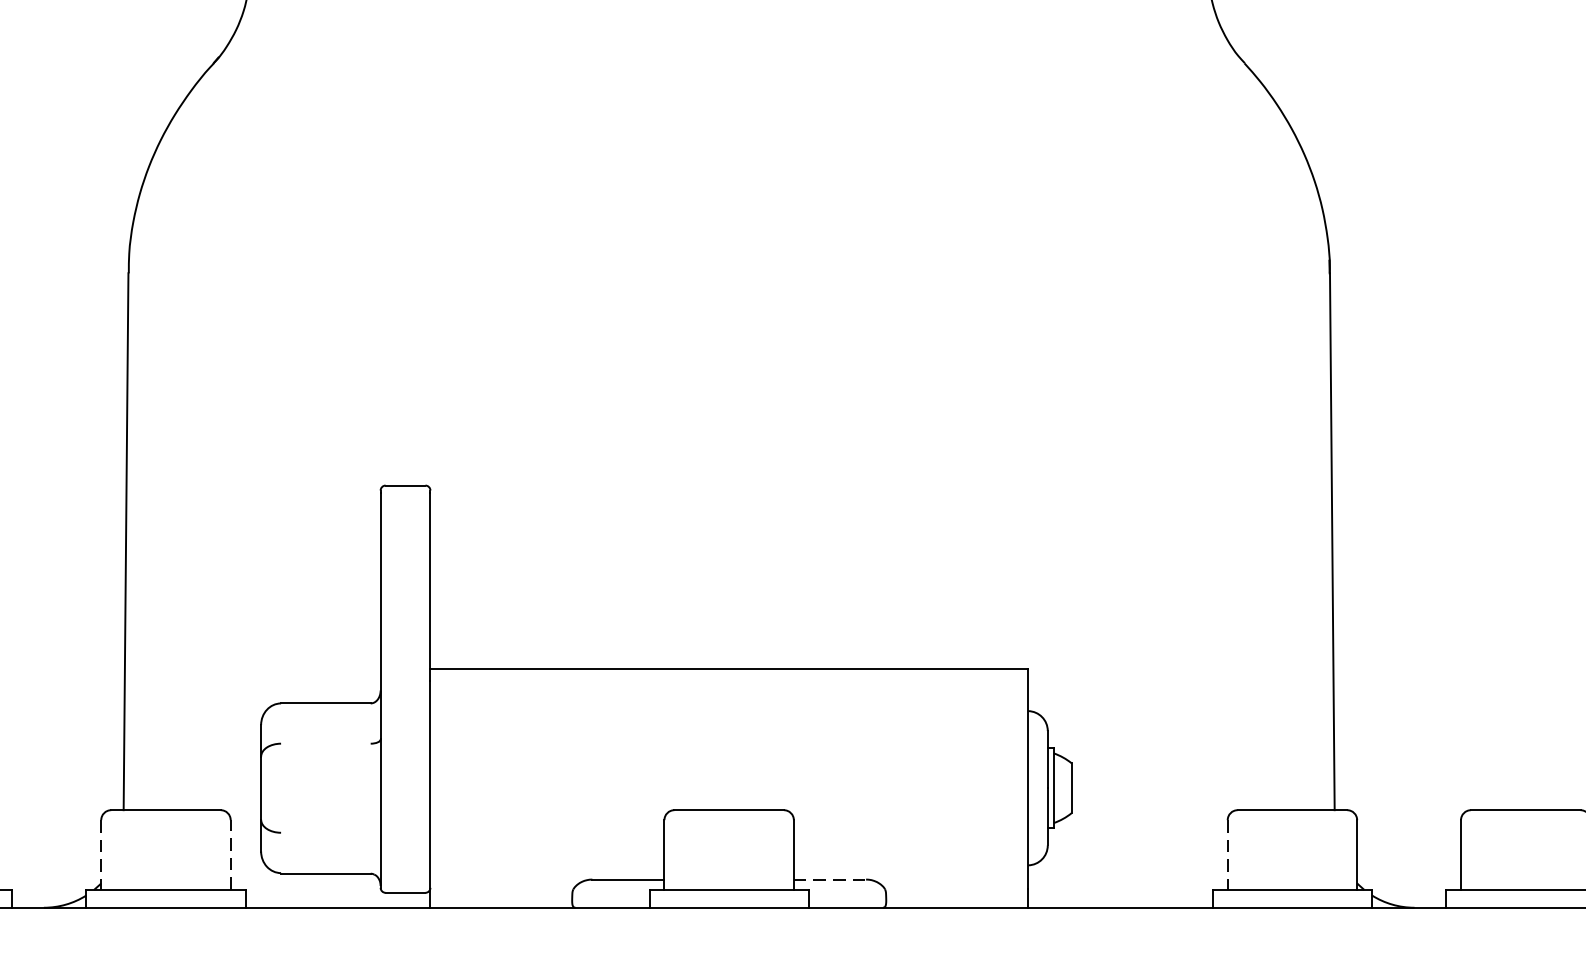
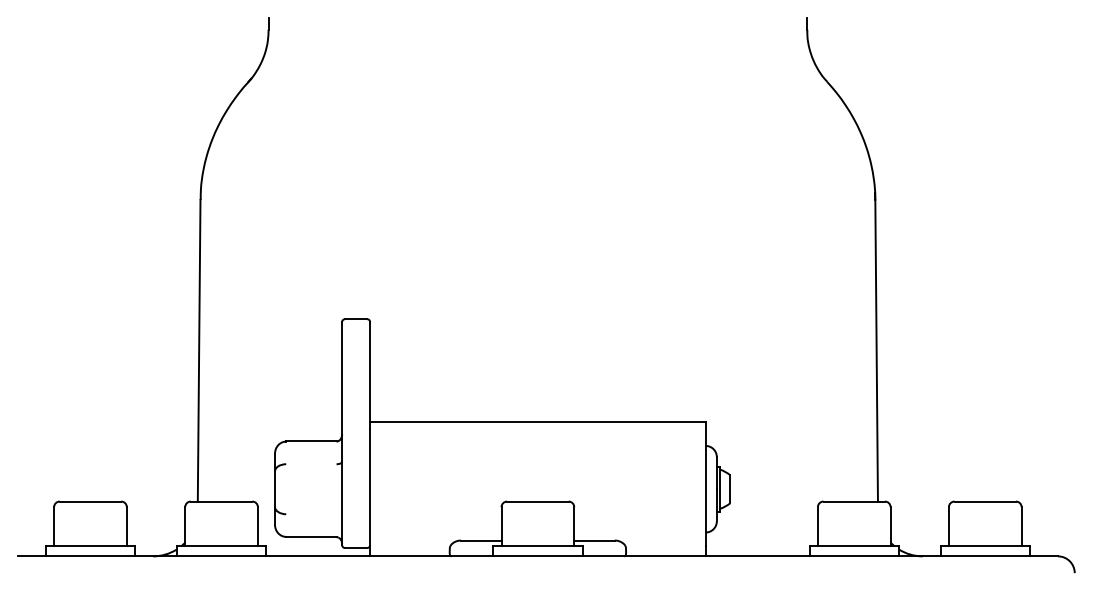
line: (101, 854) -> (185, 526), dashed -> solid
line: (229, 854) -> (257, 526), dashed -> solid
line: (1227, 854) -> (817, 526), dashed -> solid
line: (831, 879) -> (595, 540), dashed -> solid

